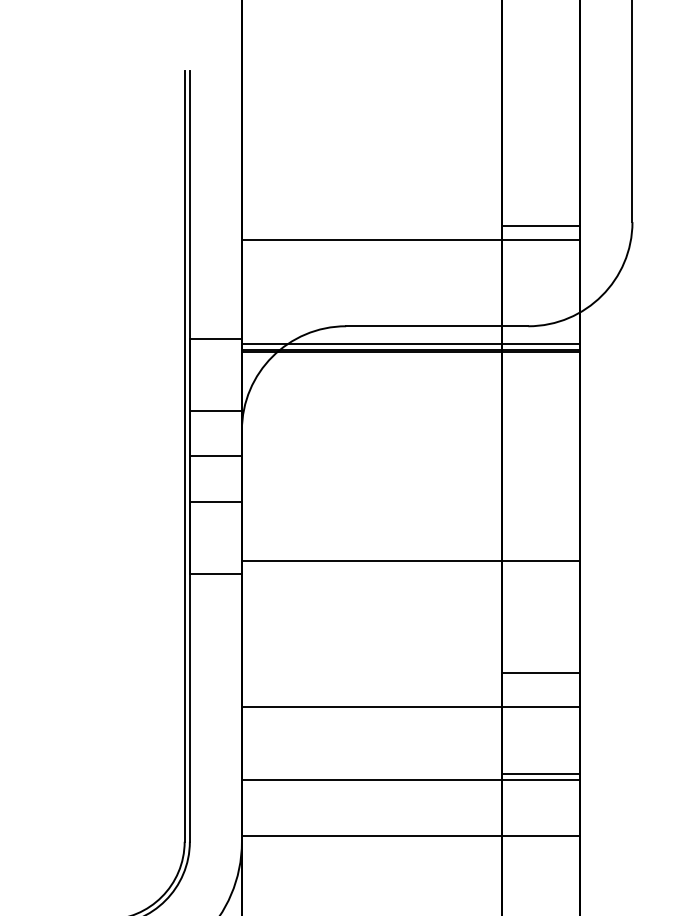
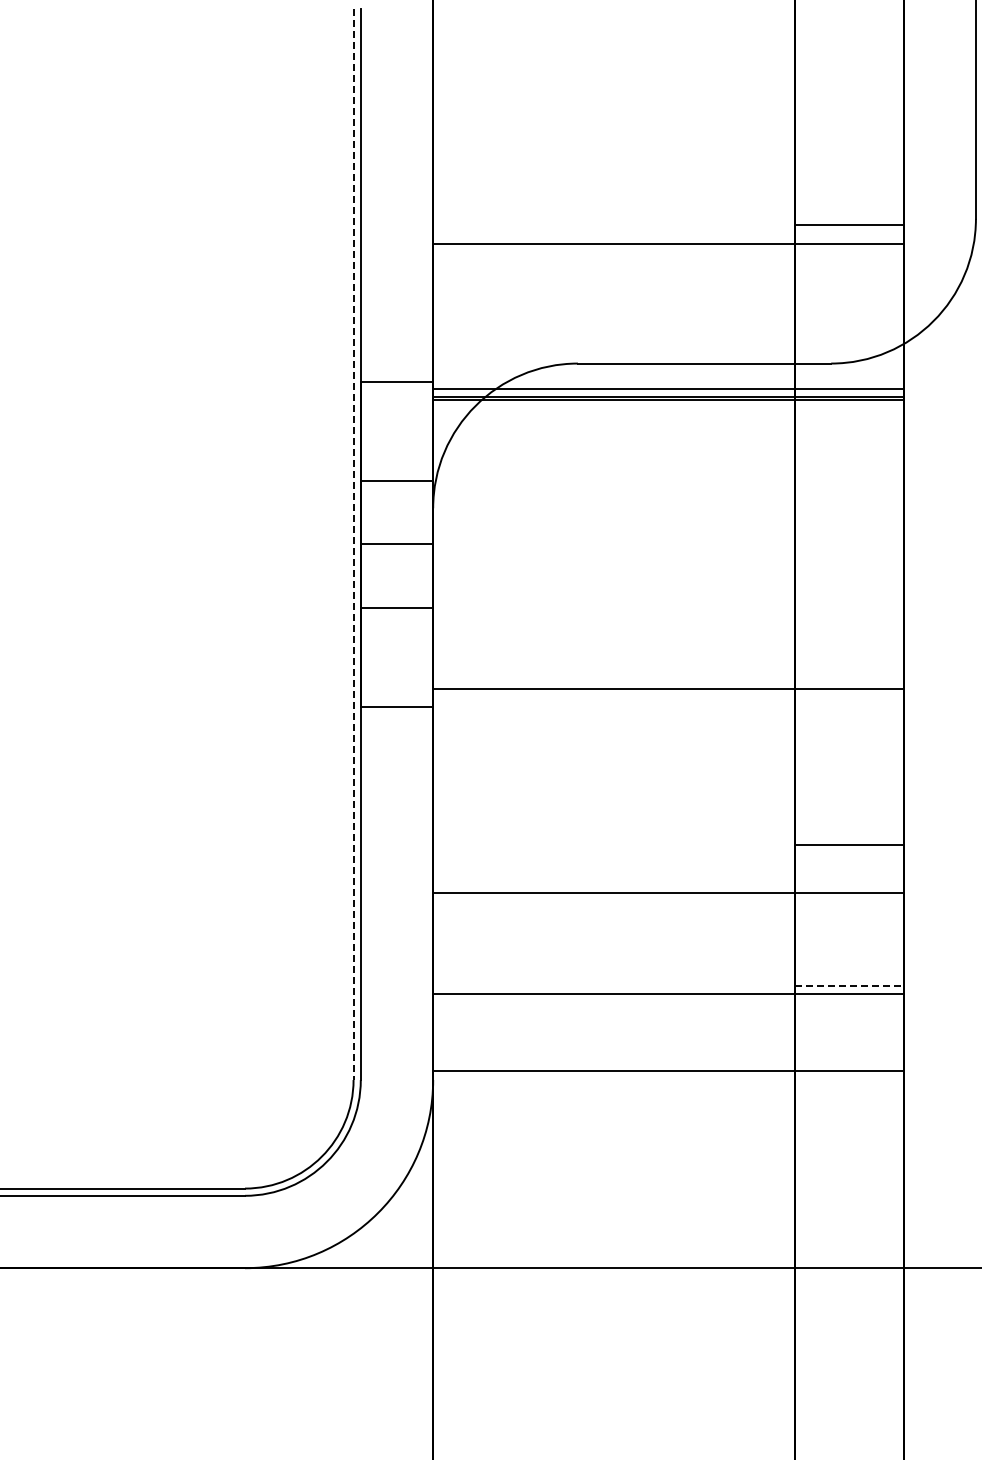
line: (184, 456) -> (353, 544), solid -> dashed
line: (541, 774) -> (849, 986), solid -> dashed

